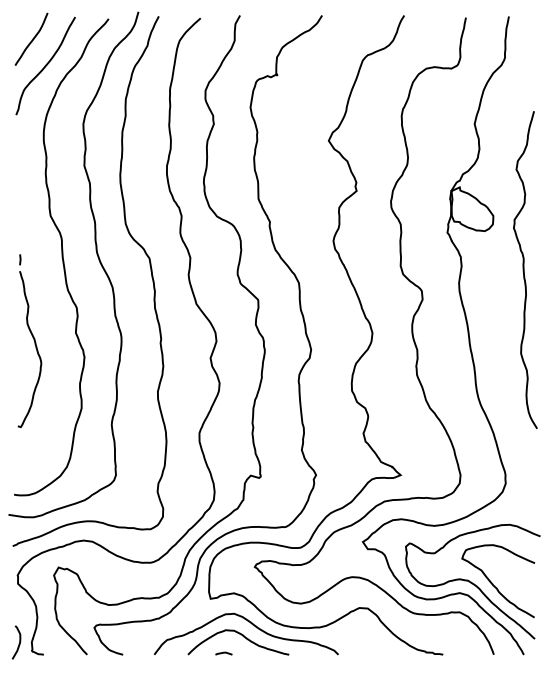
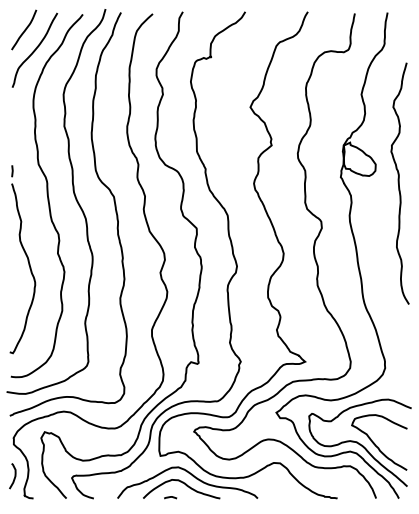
curve: (524, 269) -> (399, 183), moved
part: (29, 340) -> (22, 259), size x1.43
curve: (18, 642) -> (14, 476), moved

